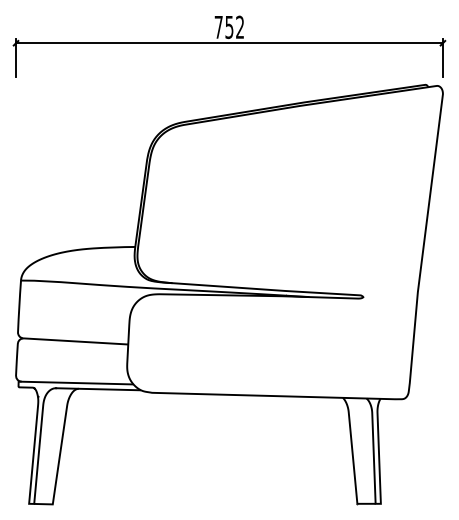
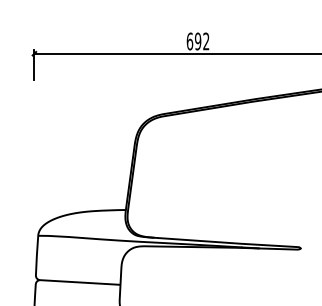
text: (223, 26) -> (193, 40), 752 -> 692

